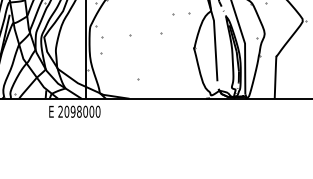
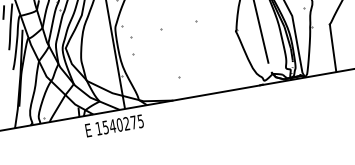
text: (79, 111) -> (119, 124), 2098000 -> 1540275

